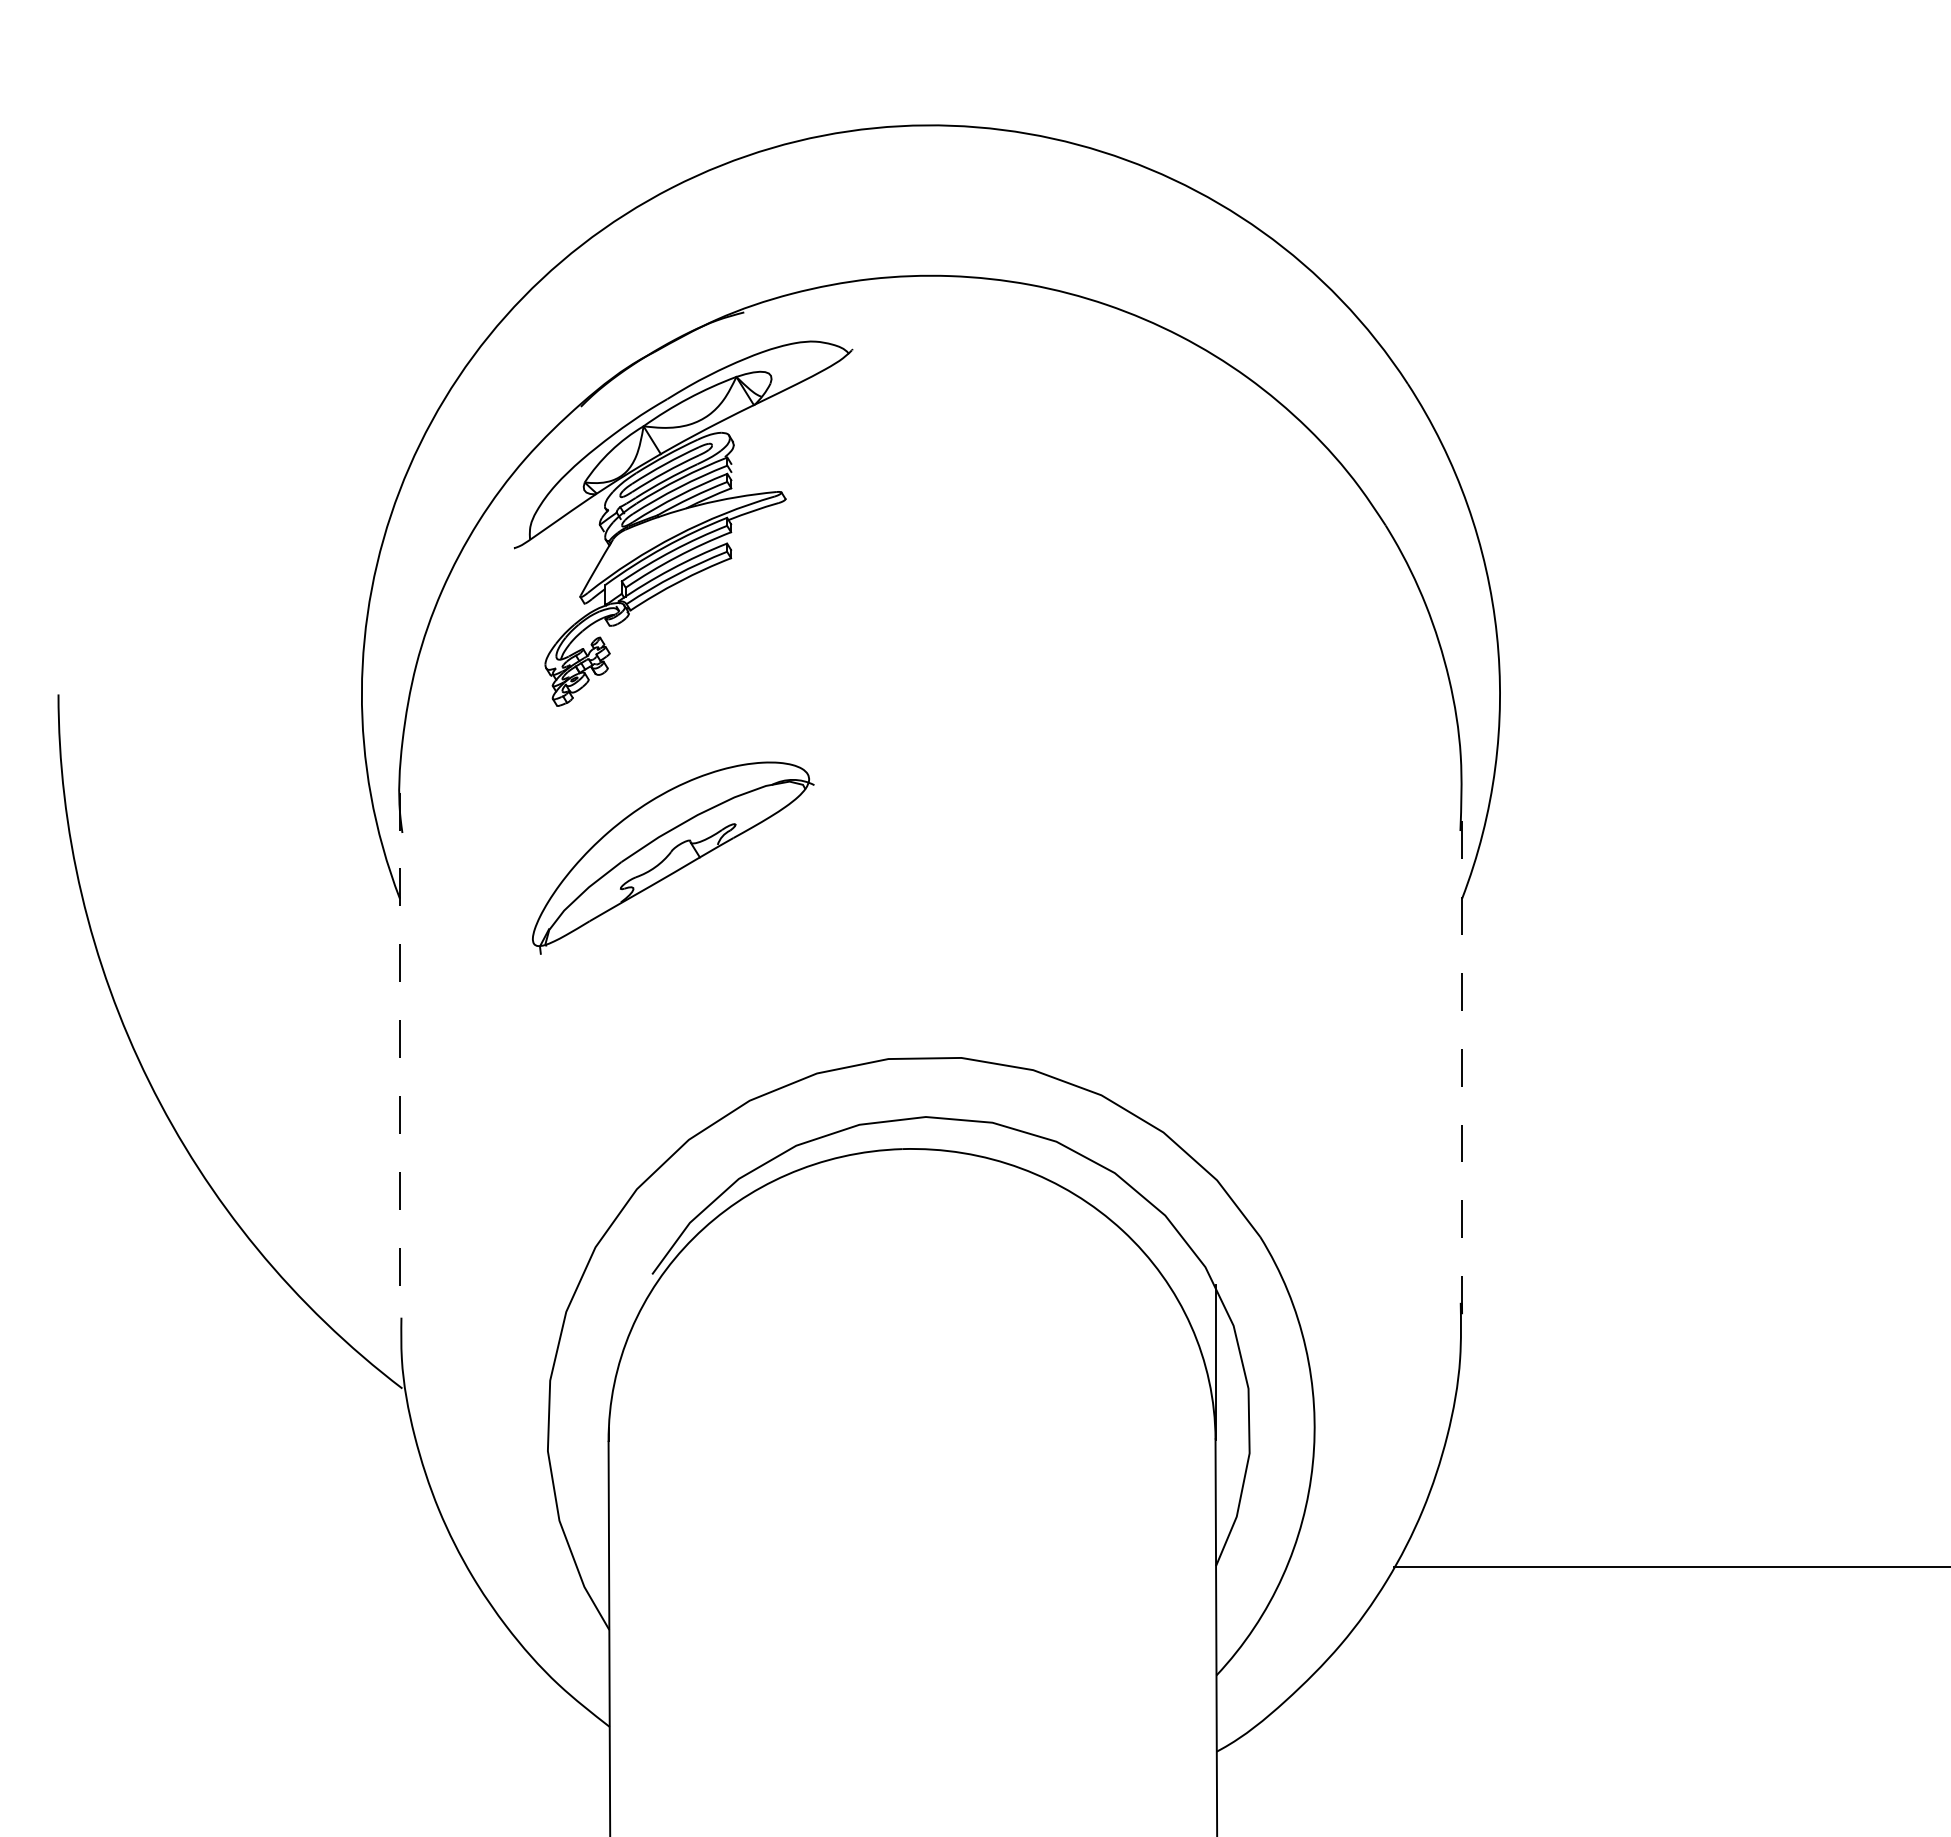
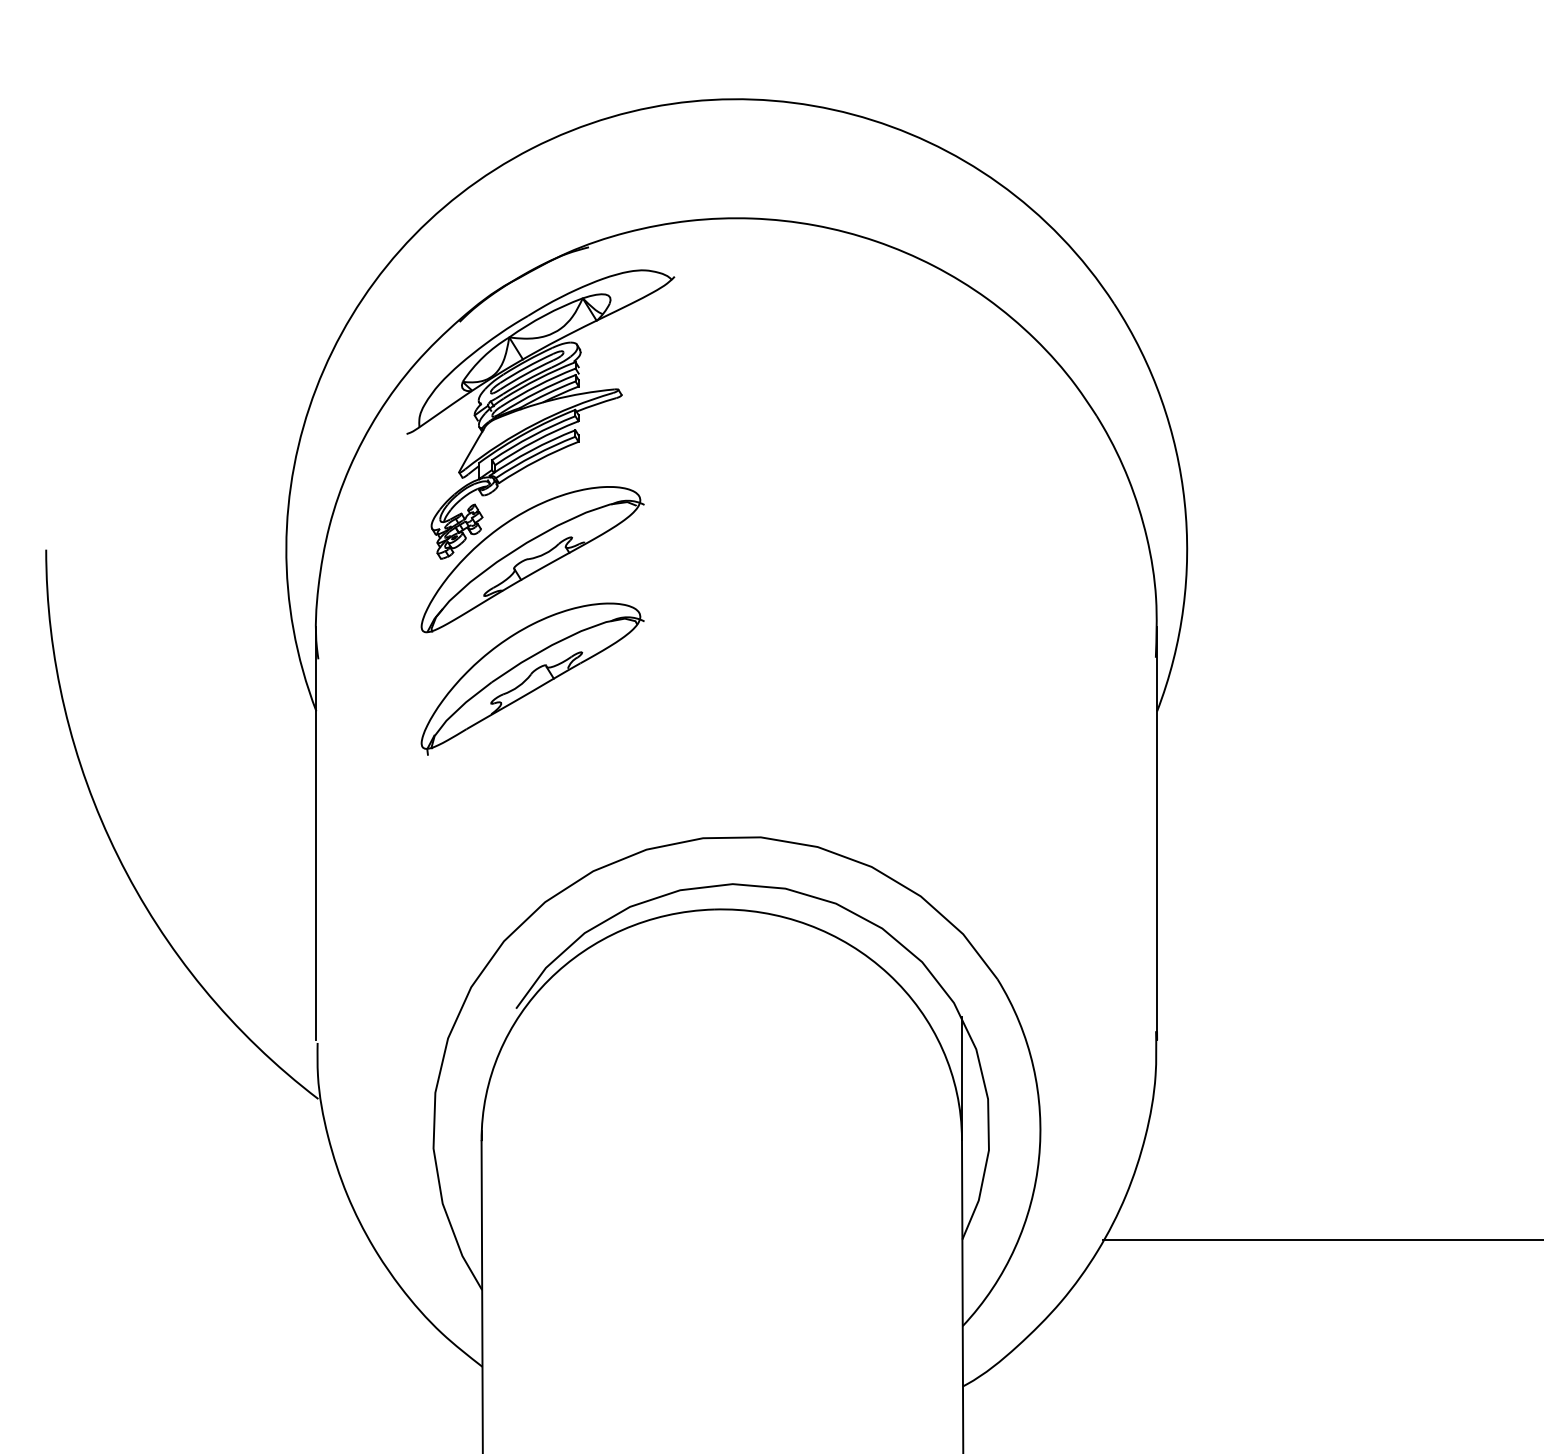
part: (673, 706) -> (532, 559), added
line: (399, 1053) -> (316, 833), dashed -> solid
line: (1462, 1053) -> (1157, 833), dashed -> solid

